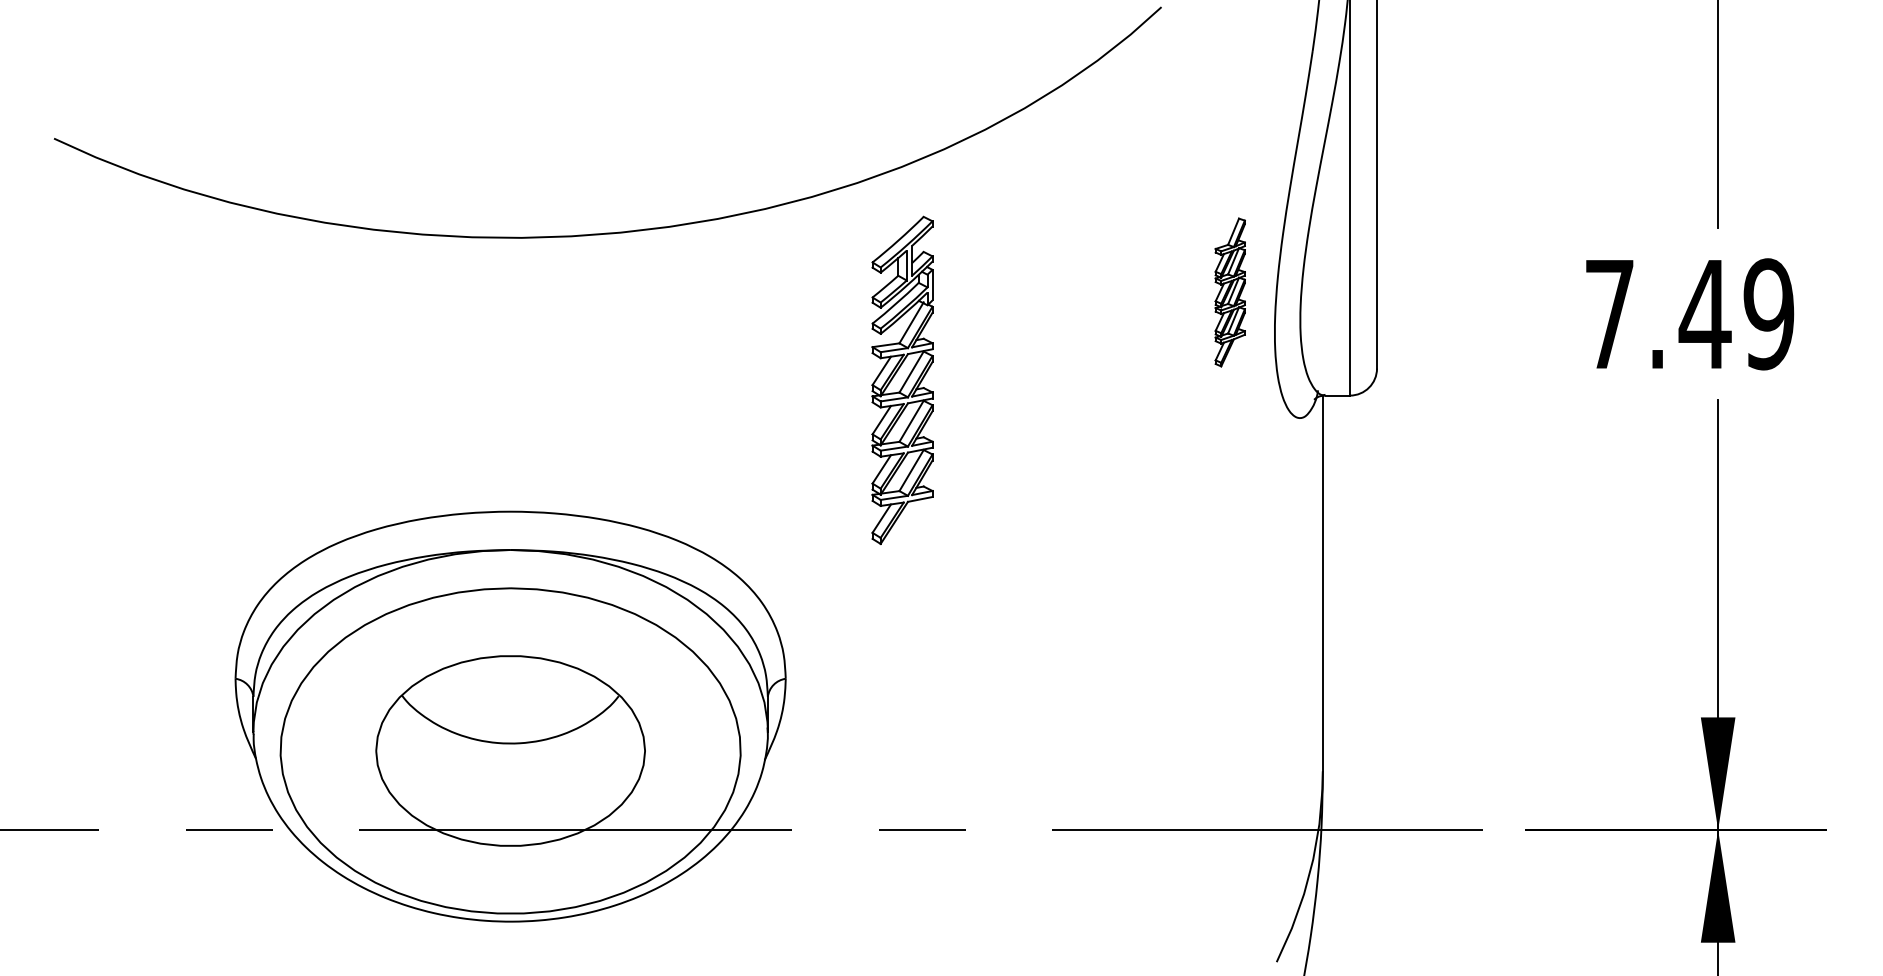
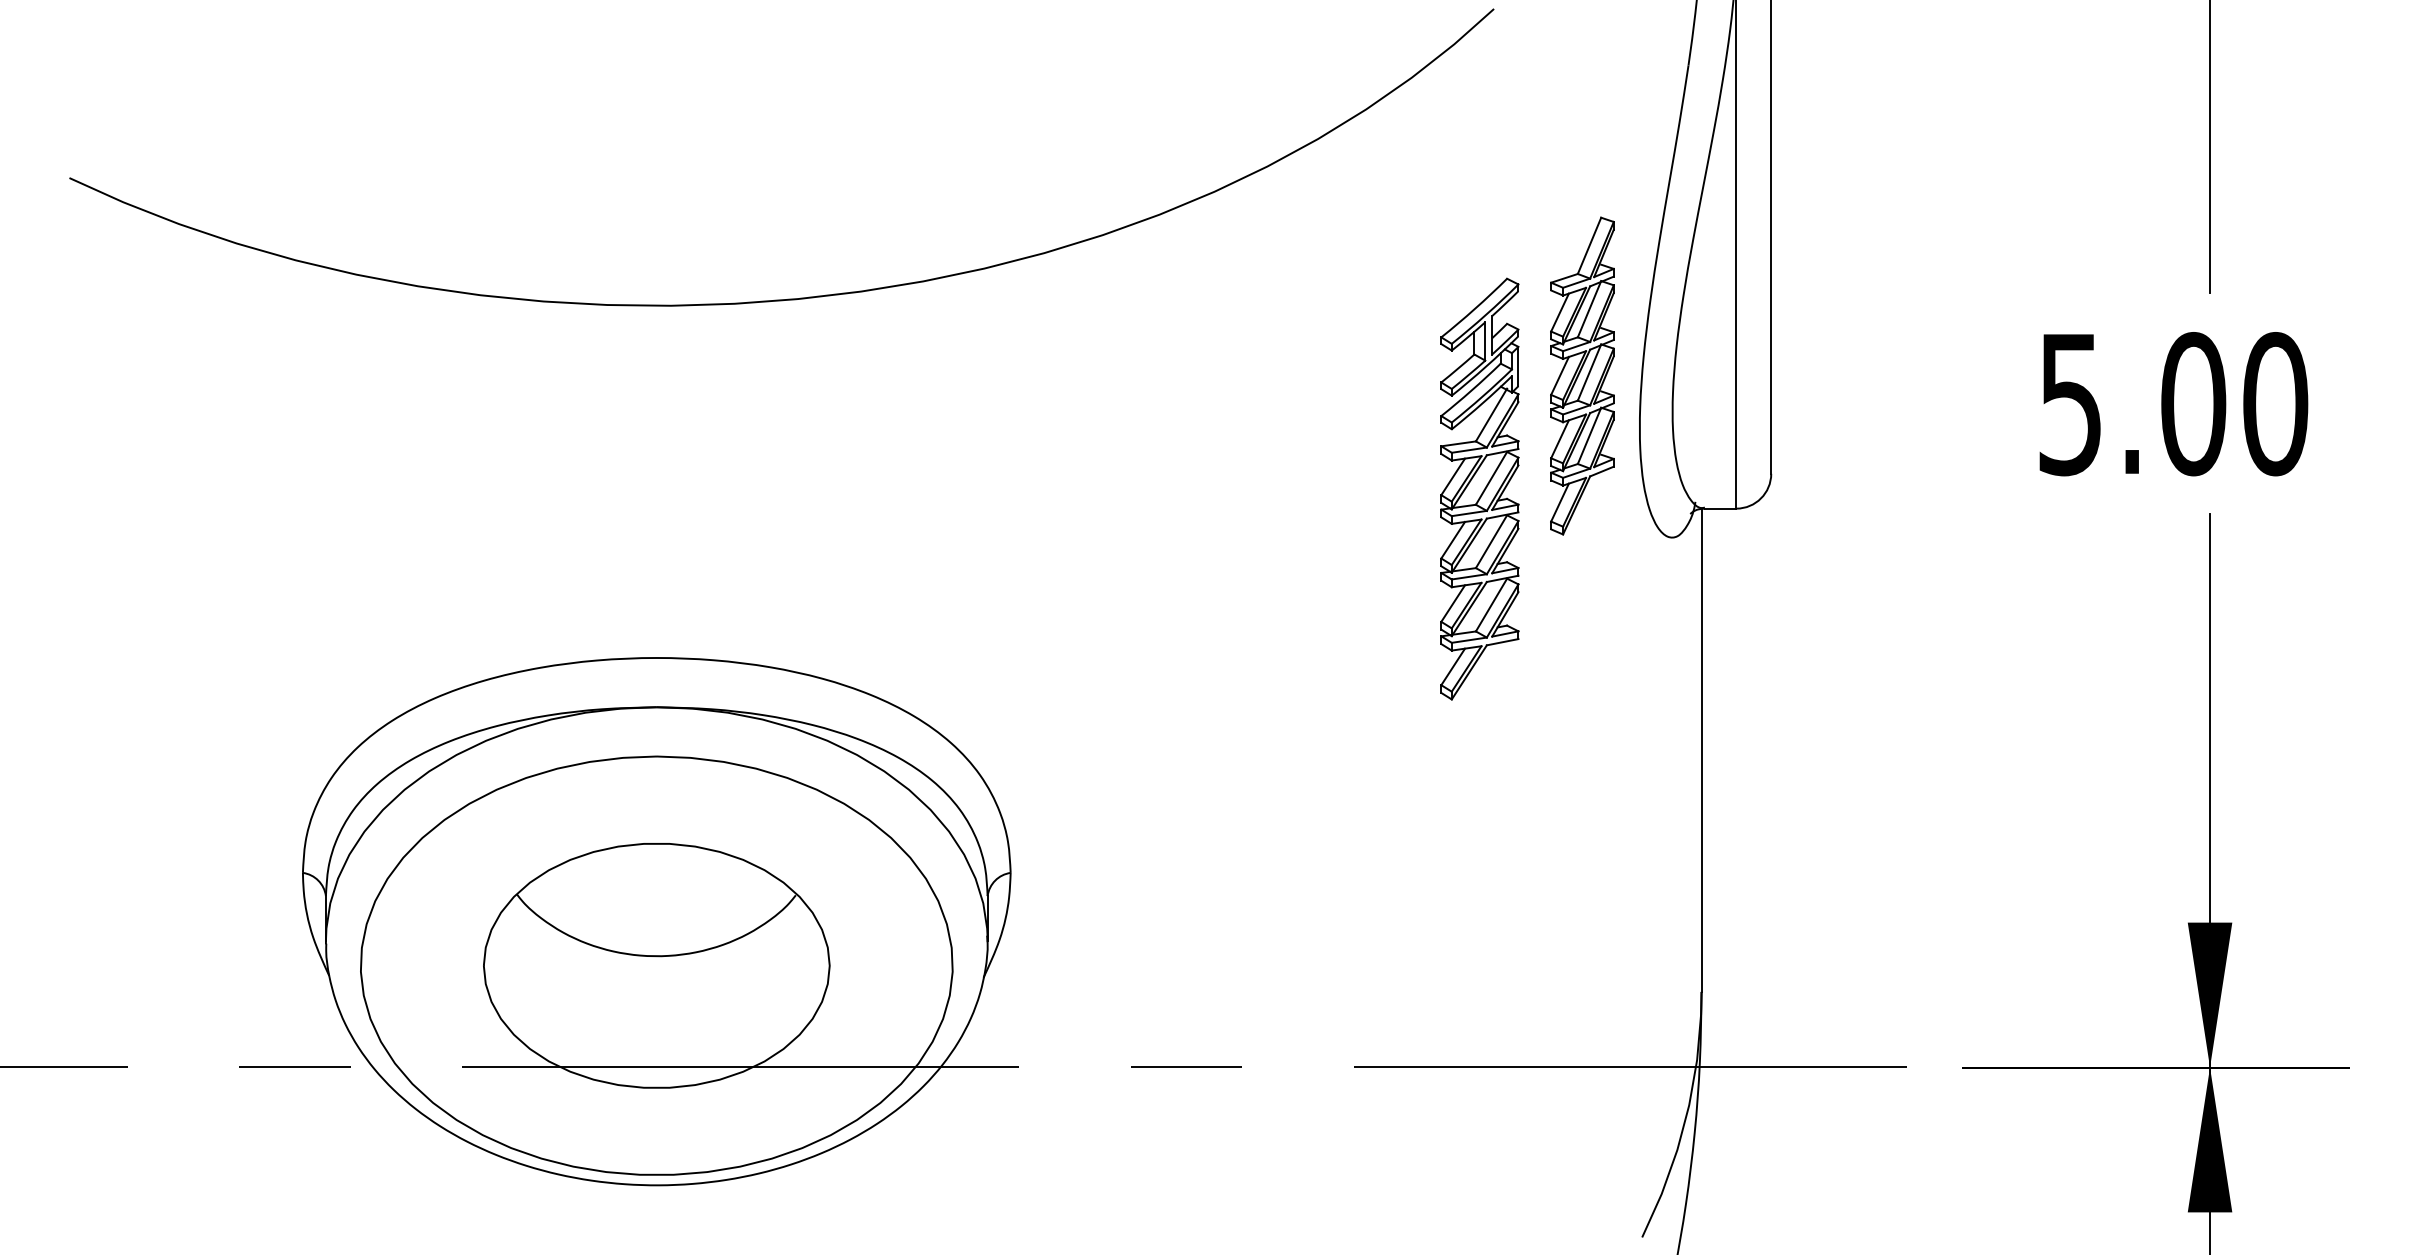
part: (1230, 292) -> (1582, 375), size x1.67
text: (1689, 314) -> (2173, 404), 7.49 -> 5.00
part: (902, 379) -> (1479, 488), moved

